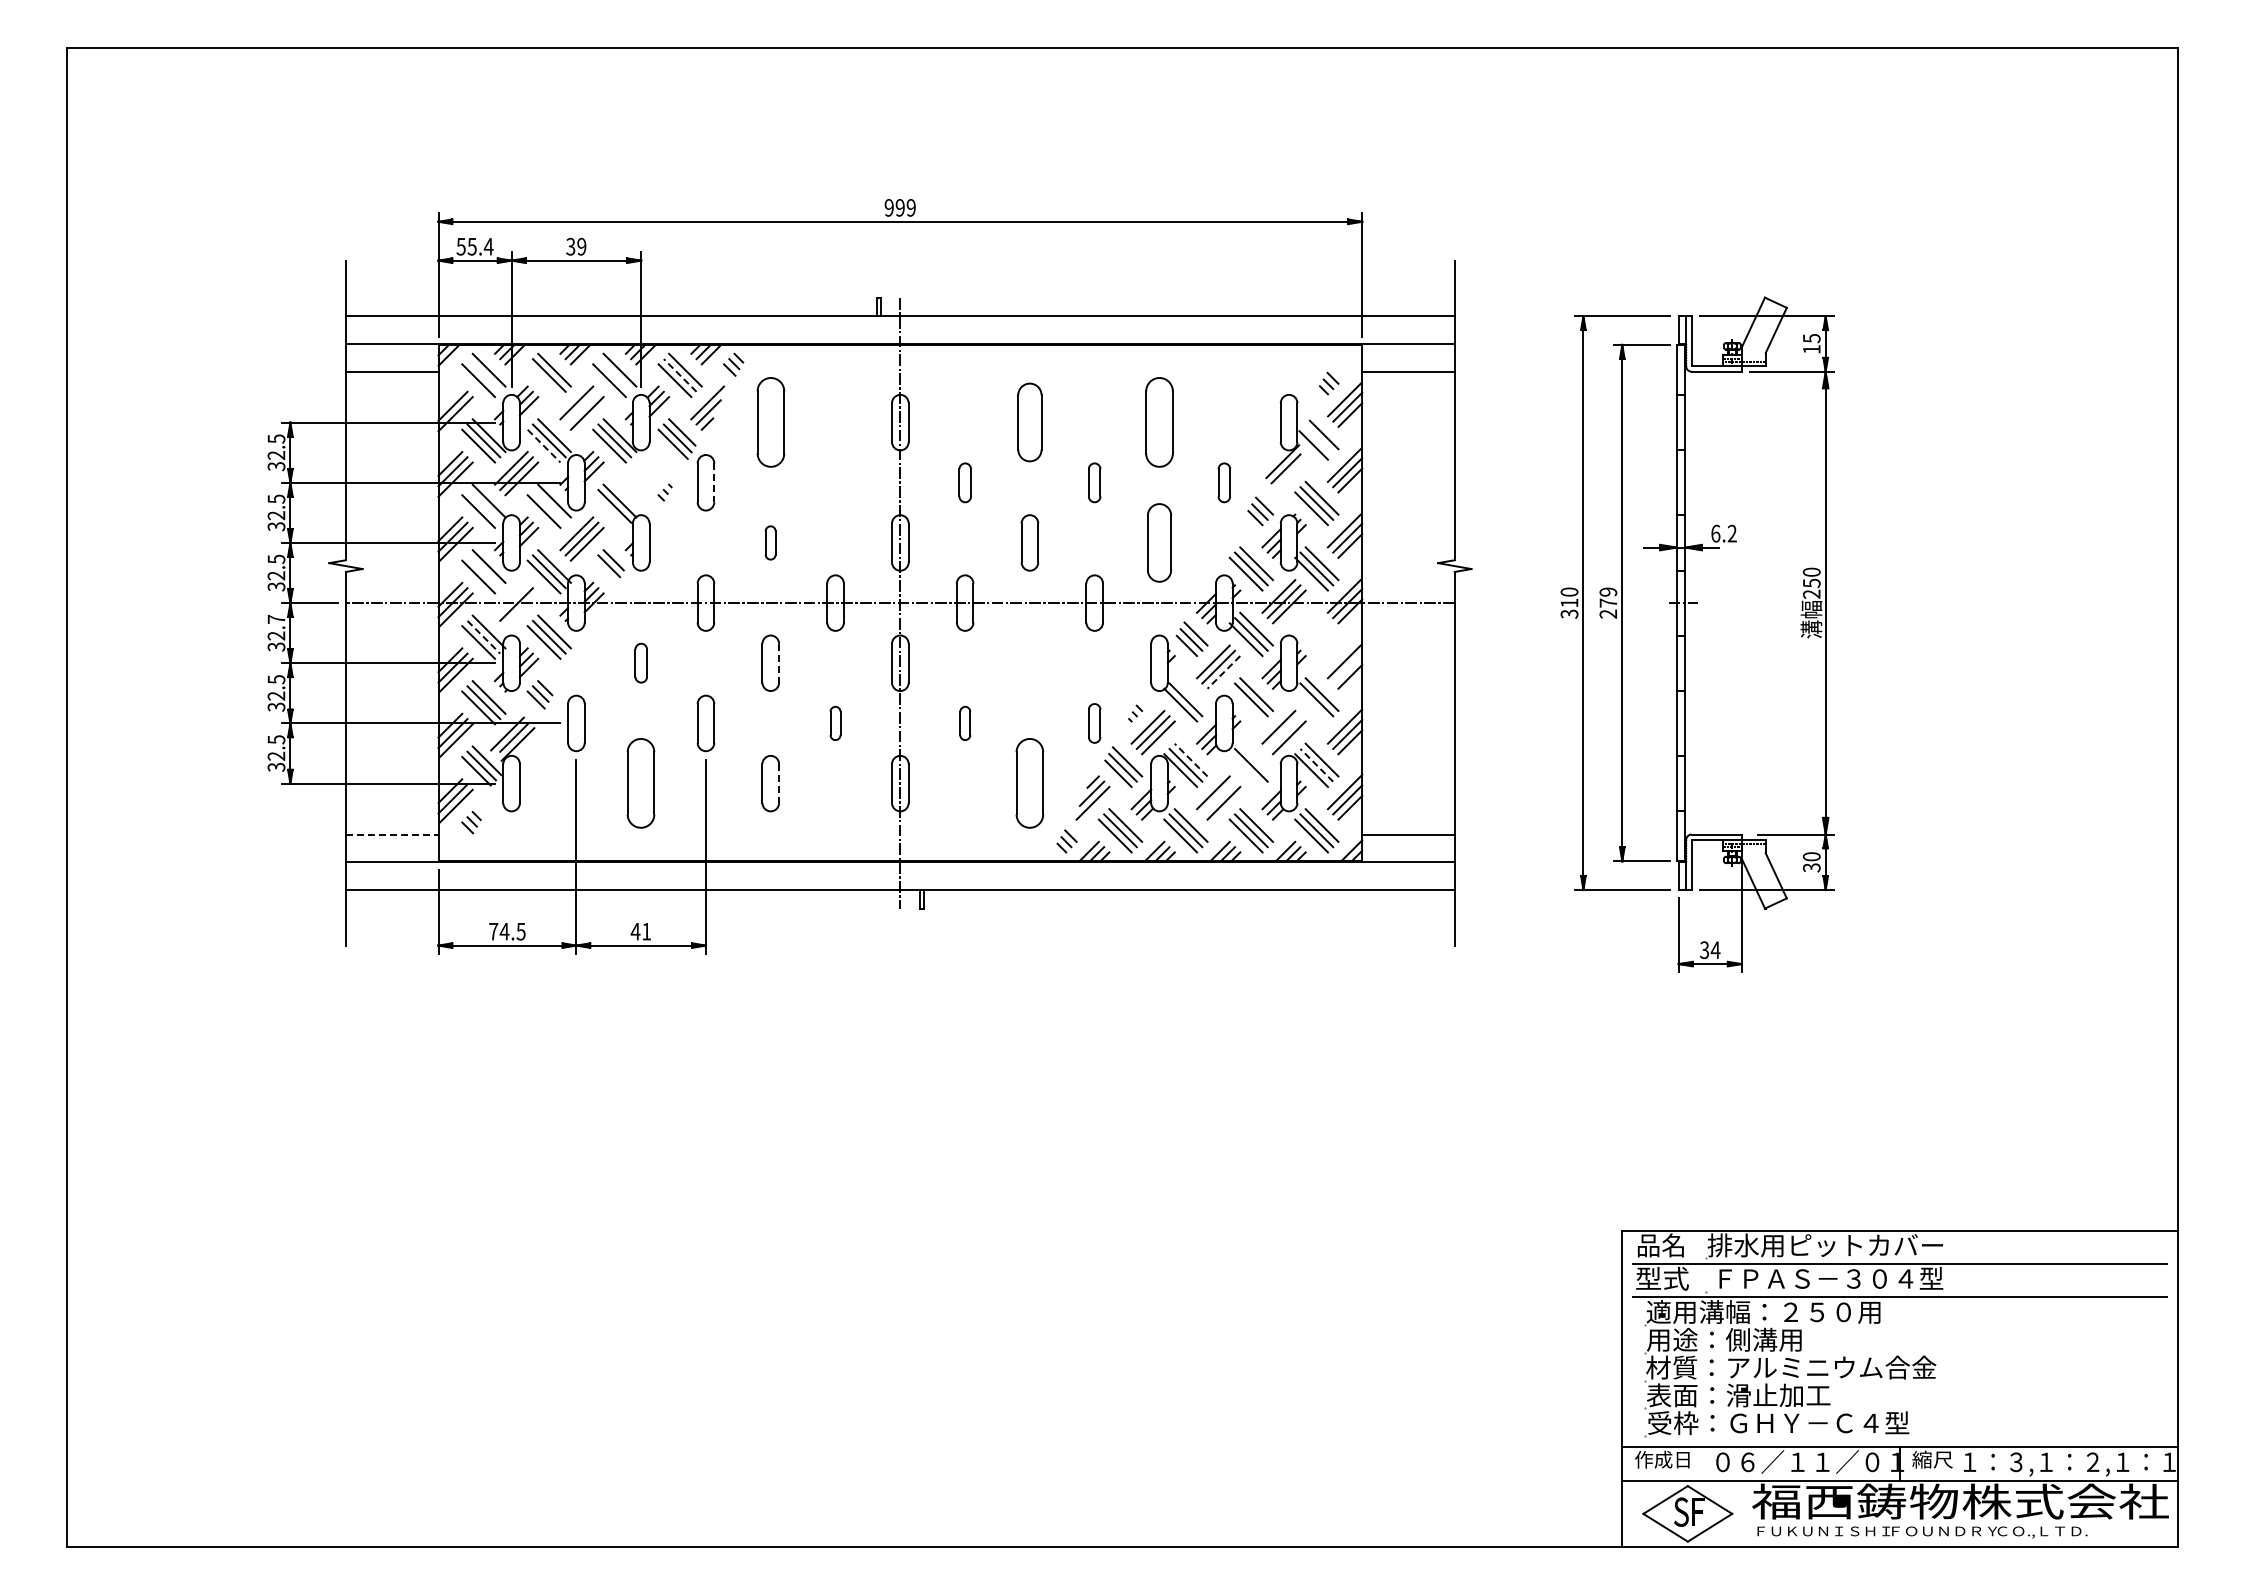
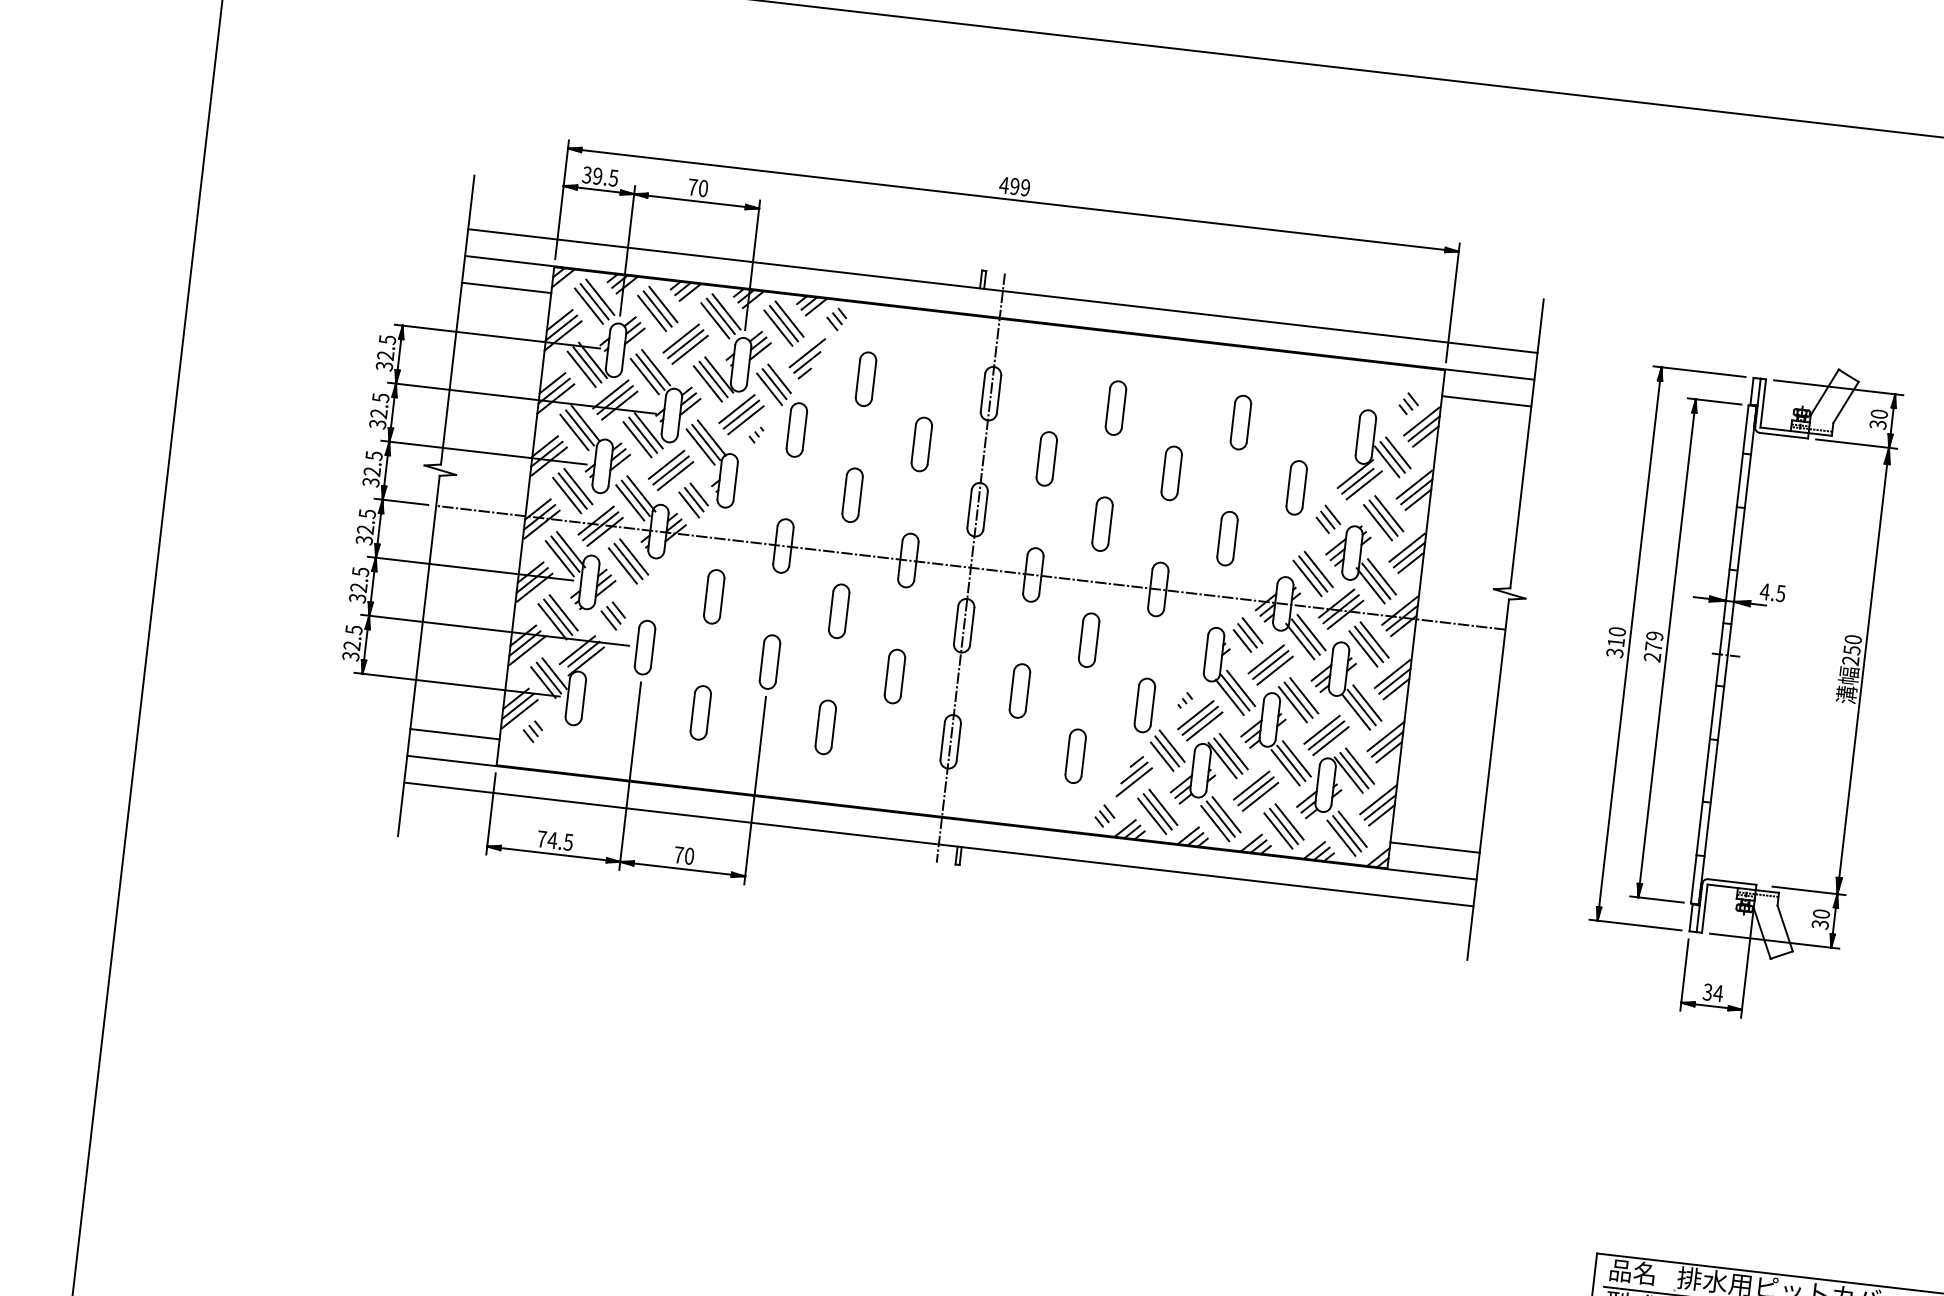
text: (889, 207) -> (1004, 185), 999 -> 499
text: (475, 246) -> (600, 176), 55.4 -> 39.5
text: (576, 246) -> (698, 187), 39 -> 70
text: (1811, 344) -> (1878, 420), 15 -> 30
line: (483, 375) -> (594, 301), added
line: (614, 375) -> (720, 316), added
line: (679, 375) -> (783, 323), dashed -> solid
line: (543, 380) -> (651, 313), added
line: (450, 398) -> (559, 320), added
line: (581, 407) -> (685, 343), added
part: (770, 422) -> (865, 379), size x0.62
part: (1029, 422) -> (1115, 407), size x0.71
part: (1159, 422) -> (1240, 422), size x0.62
line: (1318, 439) -> (1392, 456), added
line: (544, 446) -> (645, 377), dashed -> solid
line: (1292, 471) -> (1363, 484), added
part: (647, 473) -> (741, 414), added
part: (835, 482) -> (921, 444), added
part: (965, 482) -> (1047, 458), size x1.43
part: (1094, 482) -> (1171, 473), size x1.43
part: (1224, 482) -> (1296, 487), size x1.43
line: (714, 483) -> (804, 431), dashed -> solid
line: (483, 506) -> (579, 428), added
line: (548, 506) -> (642, 435), added
line: (609, 511) -> (700, 446), added
text: (1723, 533) -> (1772, 592), 6.2 -> 4.5
part: (770, 542) -> (852, 494), size x1.67
part: (1159, 542) -> (1227, 538), size x0.71
line: (483, 571) -> (572, 490), added
line: (604, 571) -> (689, 504), added
line: (511, 598) -> (596, 519), added
line: (521, 609) -> (604, 531), added
text: (276, 619) -> (367, 513), 32.7 -> 32.5
part: (1316, 633) -> (1368, 643), added
line: (484, 637) -> (565, 554), dashed -> solid
part: (641, 662) -> (714, 596), size x1.43
part: (1029, 662) -> (1088, 639), added
line: (779, 663) -> (847, 612), dashed -> solid
line: (1347, 668) -> (1394, 680), added
line: (1223, 672) -> (1274, 670), dashed -> solid
line: (1190, 694) -> (1240, 688), added
line: (1245, 704) -> (1292, 704), added
line: (1311, 704) -> (1356, 711), added
part: (835, 723) -> (894, 676), size x1.67
part: (965, 723) -> (1020, 691), size x1.67
part: (1094, 723) -> (1144, 705), size x1.43
line: (1283, 732) -> (1325, 735), added
line: (1190, 759) -> (1233, 750), dashed -> solid
line: (1256, 759) -> (1296, 758), added
line: (1316, 764) -> (1354, 769), dashed -> solid
line: (1245, 770) -> (1285, 767), added
part: (641, 783) -> (701, 712), size x0.62
part: (1029, 783) -> (1075, 756), size x0.62
line: (779, 784) -> (834, 729), dashed -> solid
line: (1218, 797) -> (1255, 790), added
line: (392, 834) -> (455, 734), dashed -> solid
text: (640, 931) -> (683, 855), 41 -> 70

